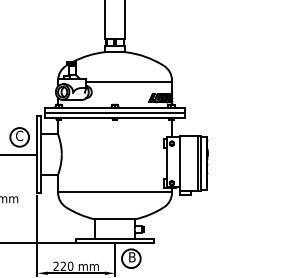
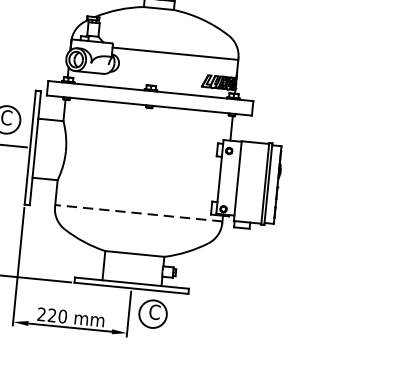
line: (114, 113) -> (149, 98), removed
line: (115, 191) -> (139, 213), solid -> dashed
text: (131, 257) -> (153, 312), B -> C

